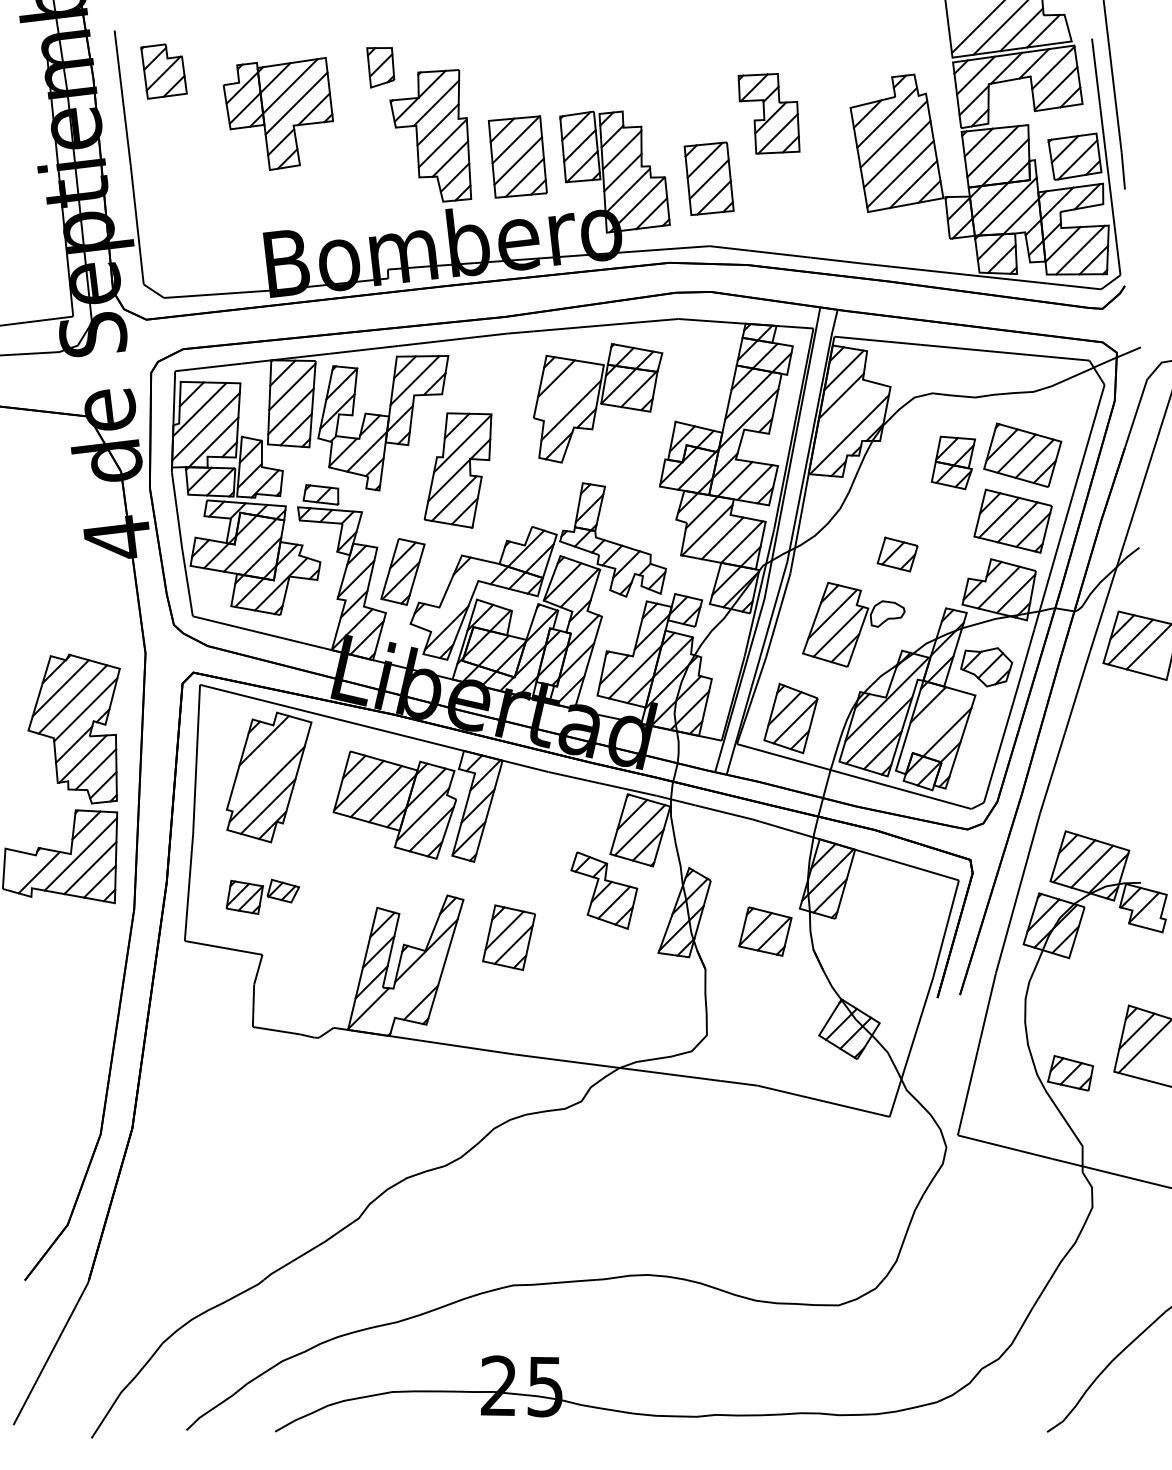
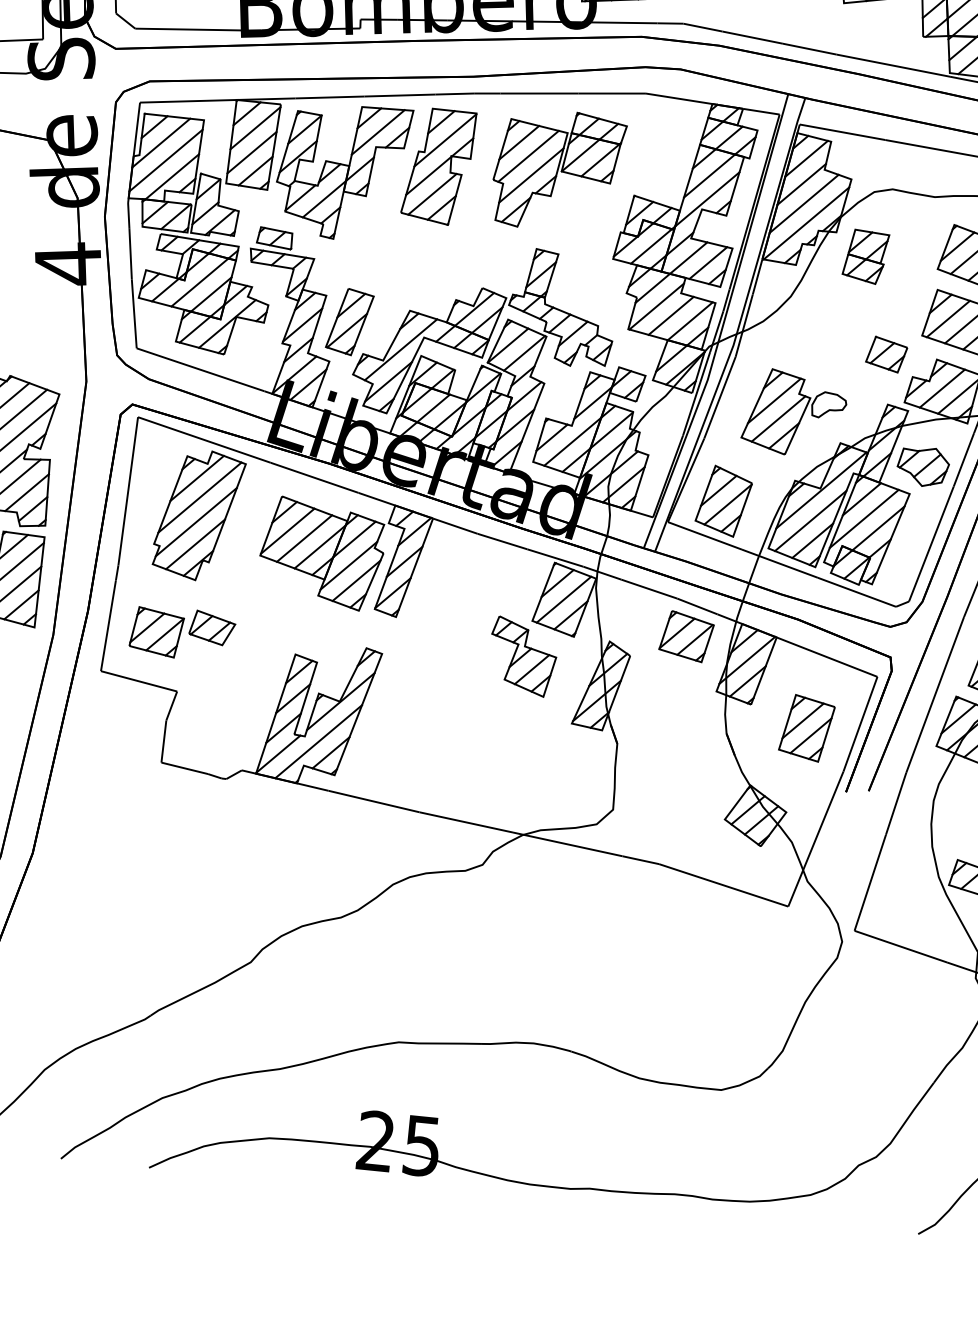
line: (566, 391) -> (528, 156), added
line: (845, 415) -> (804, 203), added
part: (952, 462) -> (864, 256), moved
part: (457, 470) -> (437, 166), moved
part: (897, 554) -> (886, 354), moved
line: (455, 594) -> (400, 349), added
line: (932, 723) -> (864, 518), added
line: (268, 759) -> (199, 497), added
part: (262, 896) -> (182, 633), size x1.43
part: (765, 931) -> (686, 636), moved
part: (508, 937) -> (806, 728), moved
line: (407, 992) -> (318, 741), added

